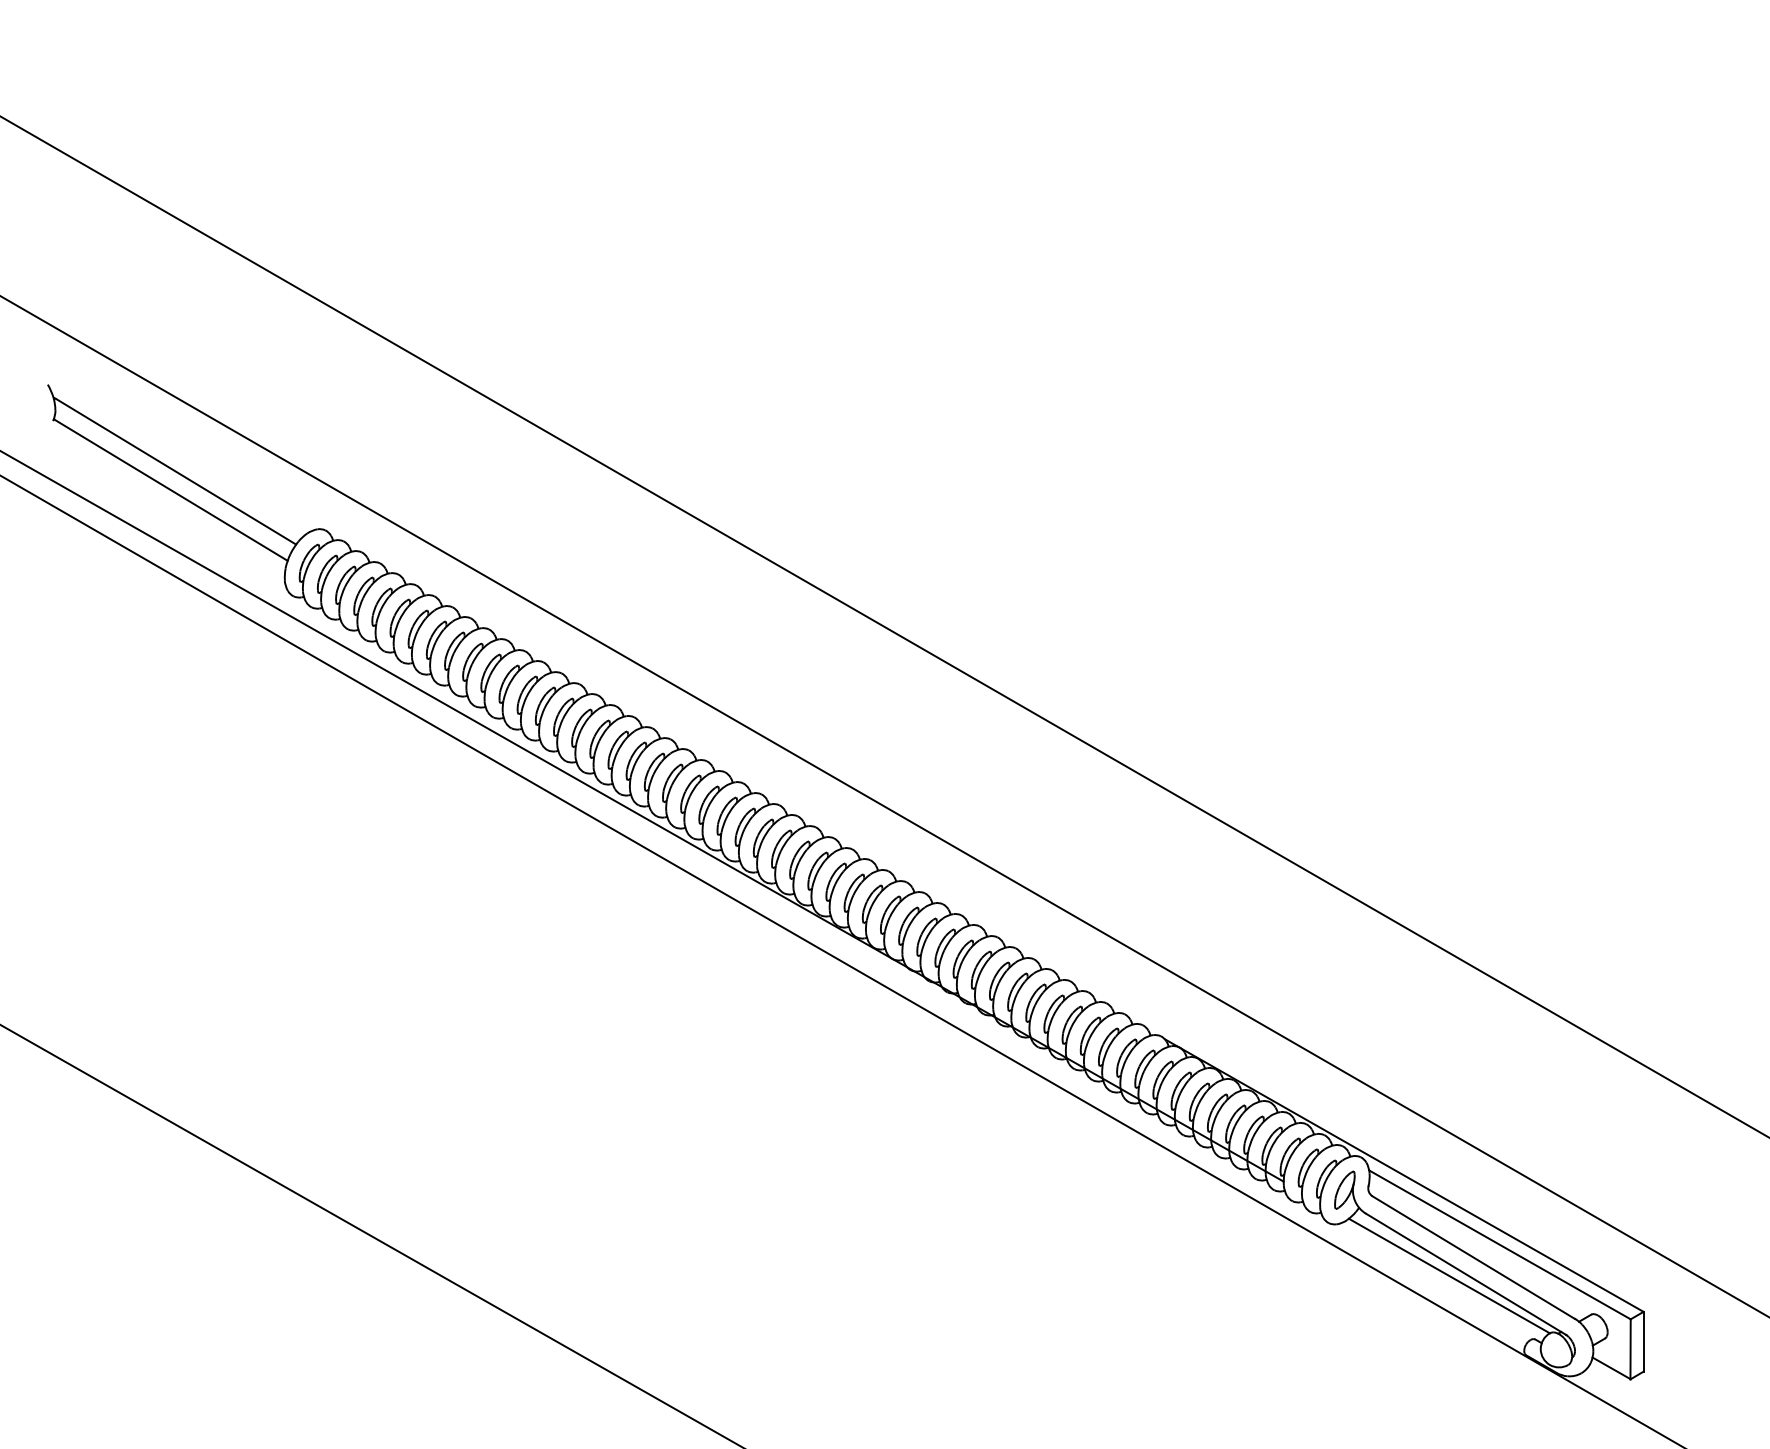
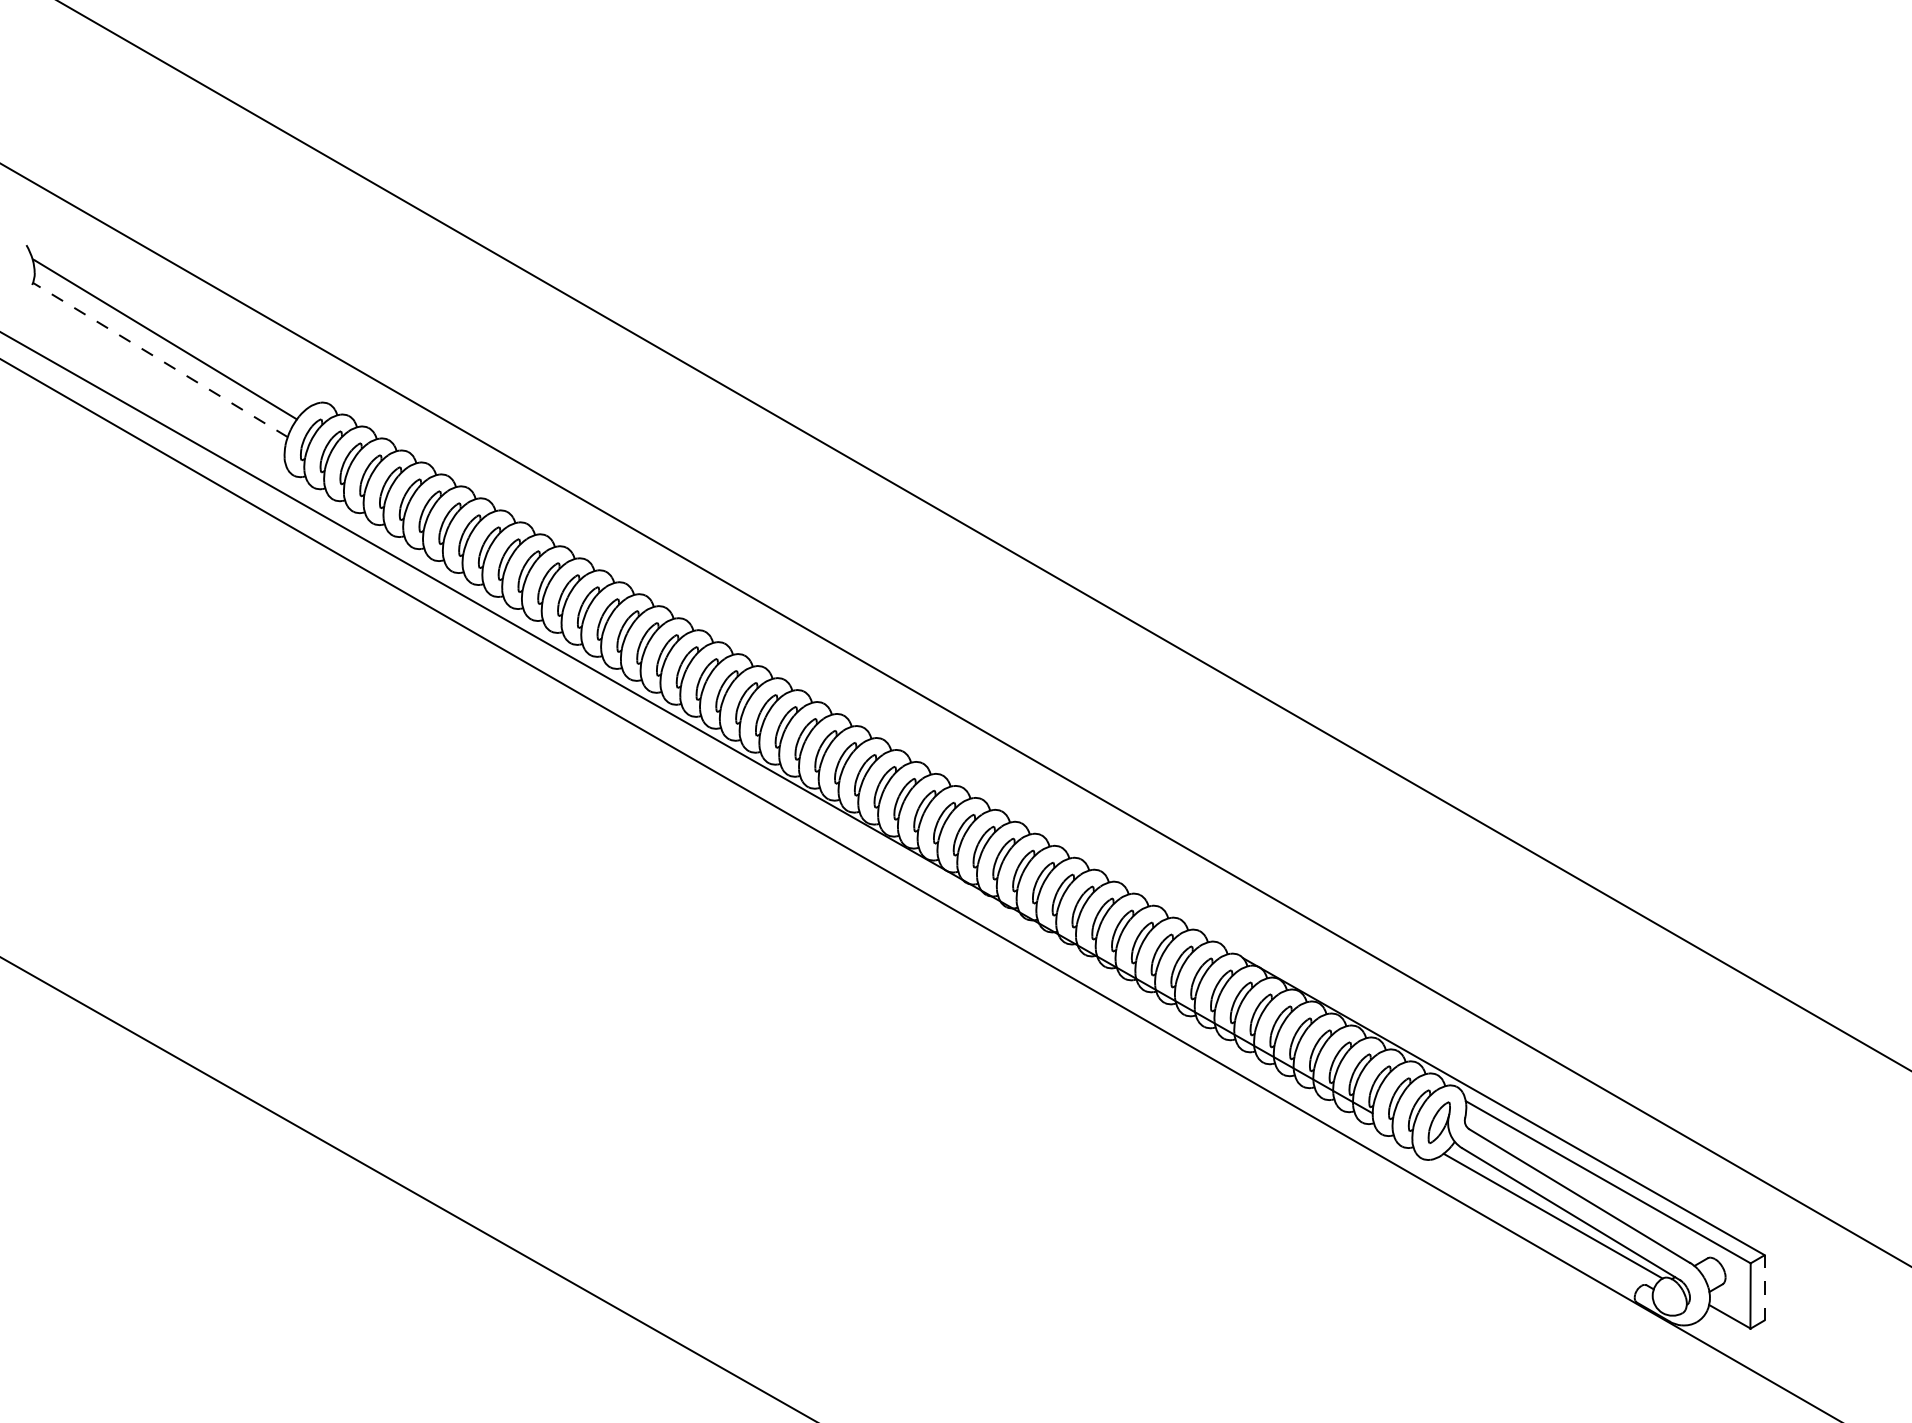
line: (170, 490) -> (160, 360), solid -> dashed
line: (1643, 1341) -> (1764, 1287), solid -> dashed

